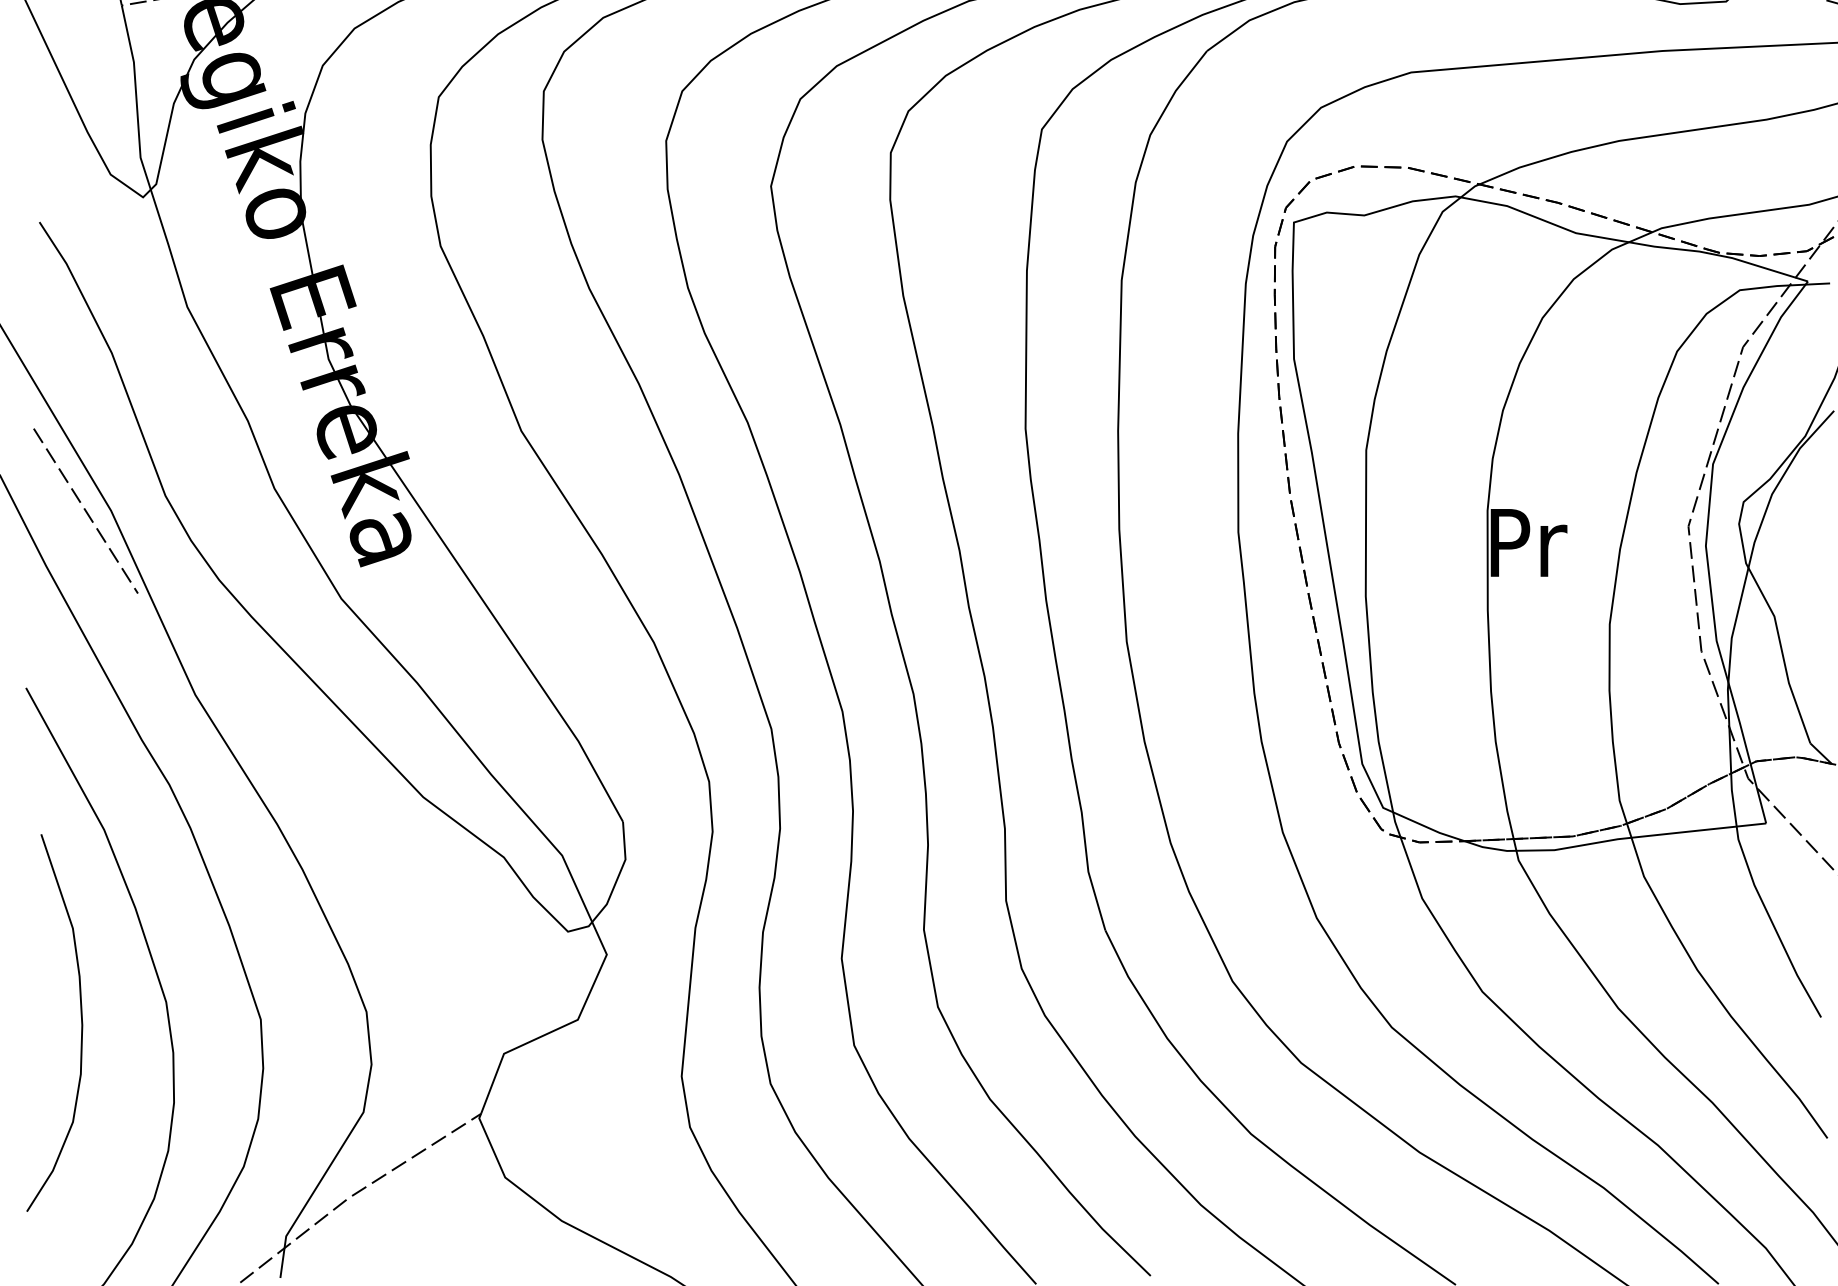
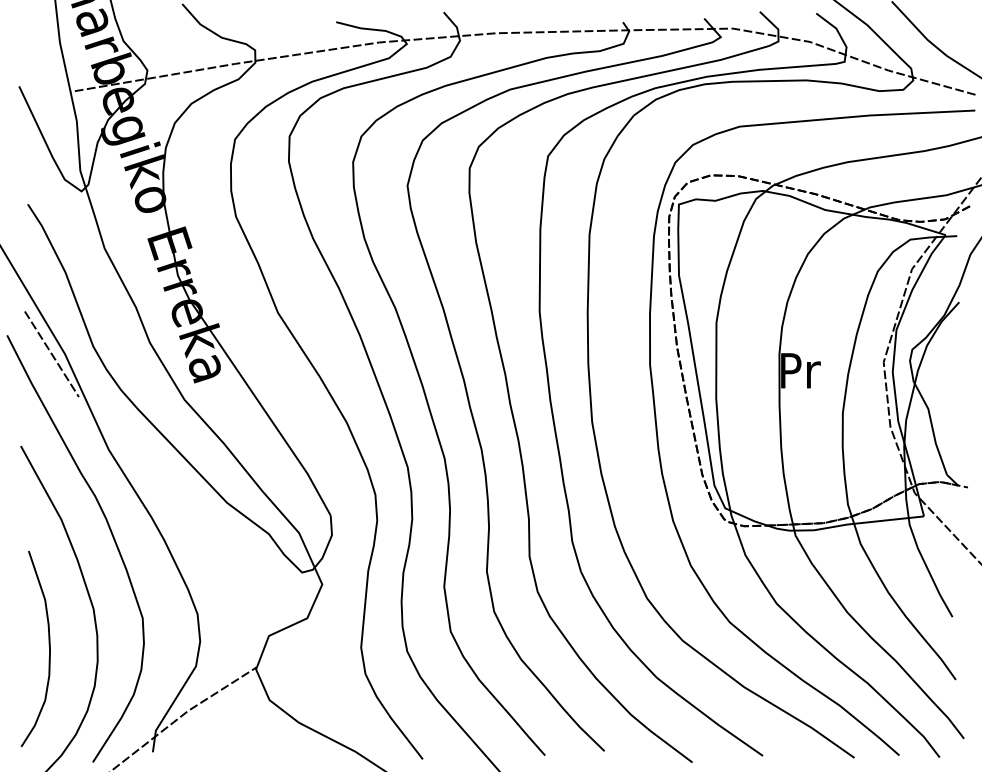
curve: (79, 1016) -> (48, 645), moved

